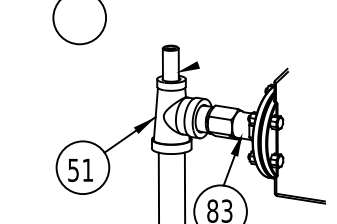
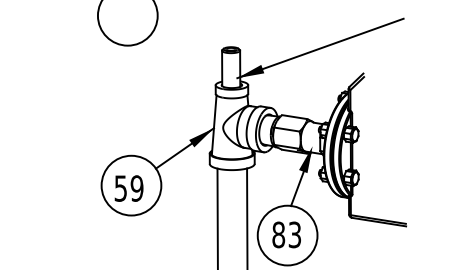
line: (249, 46) -> (320, 48), added
text: (87, 170) -> (136, 188), 51 -> 59

